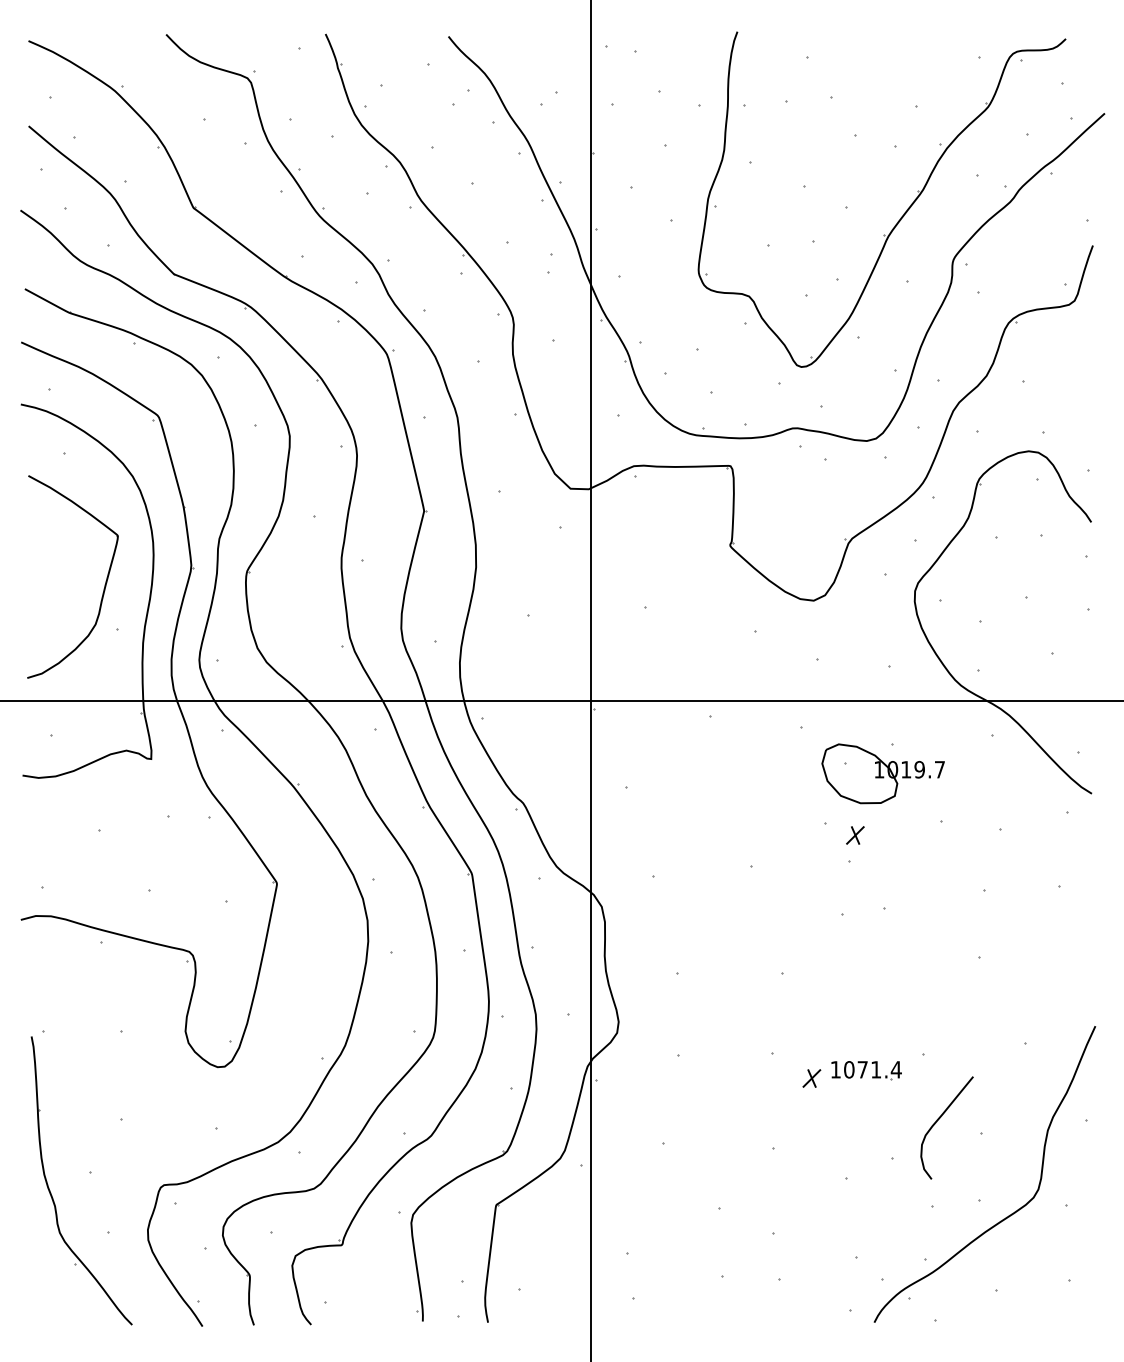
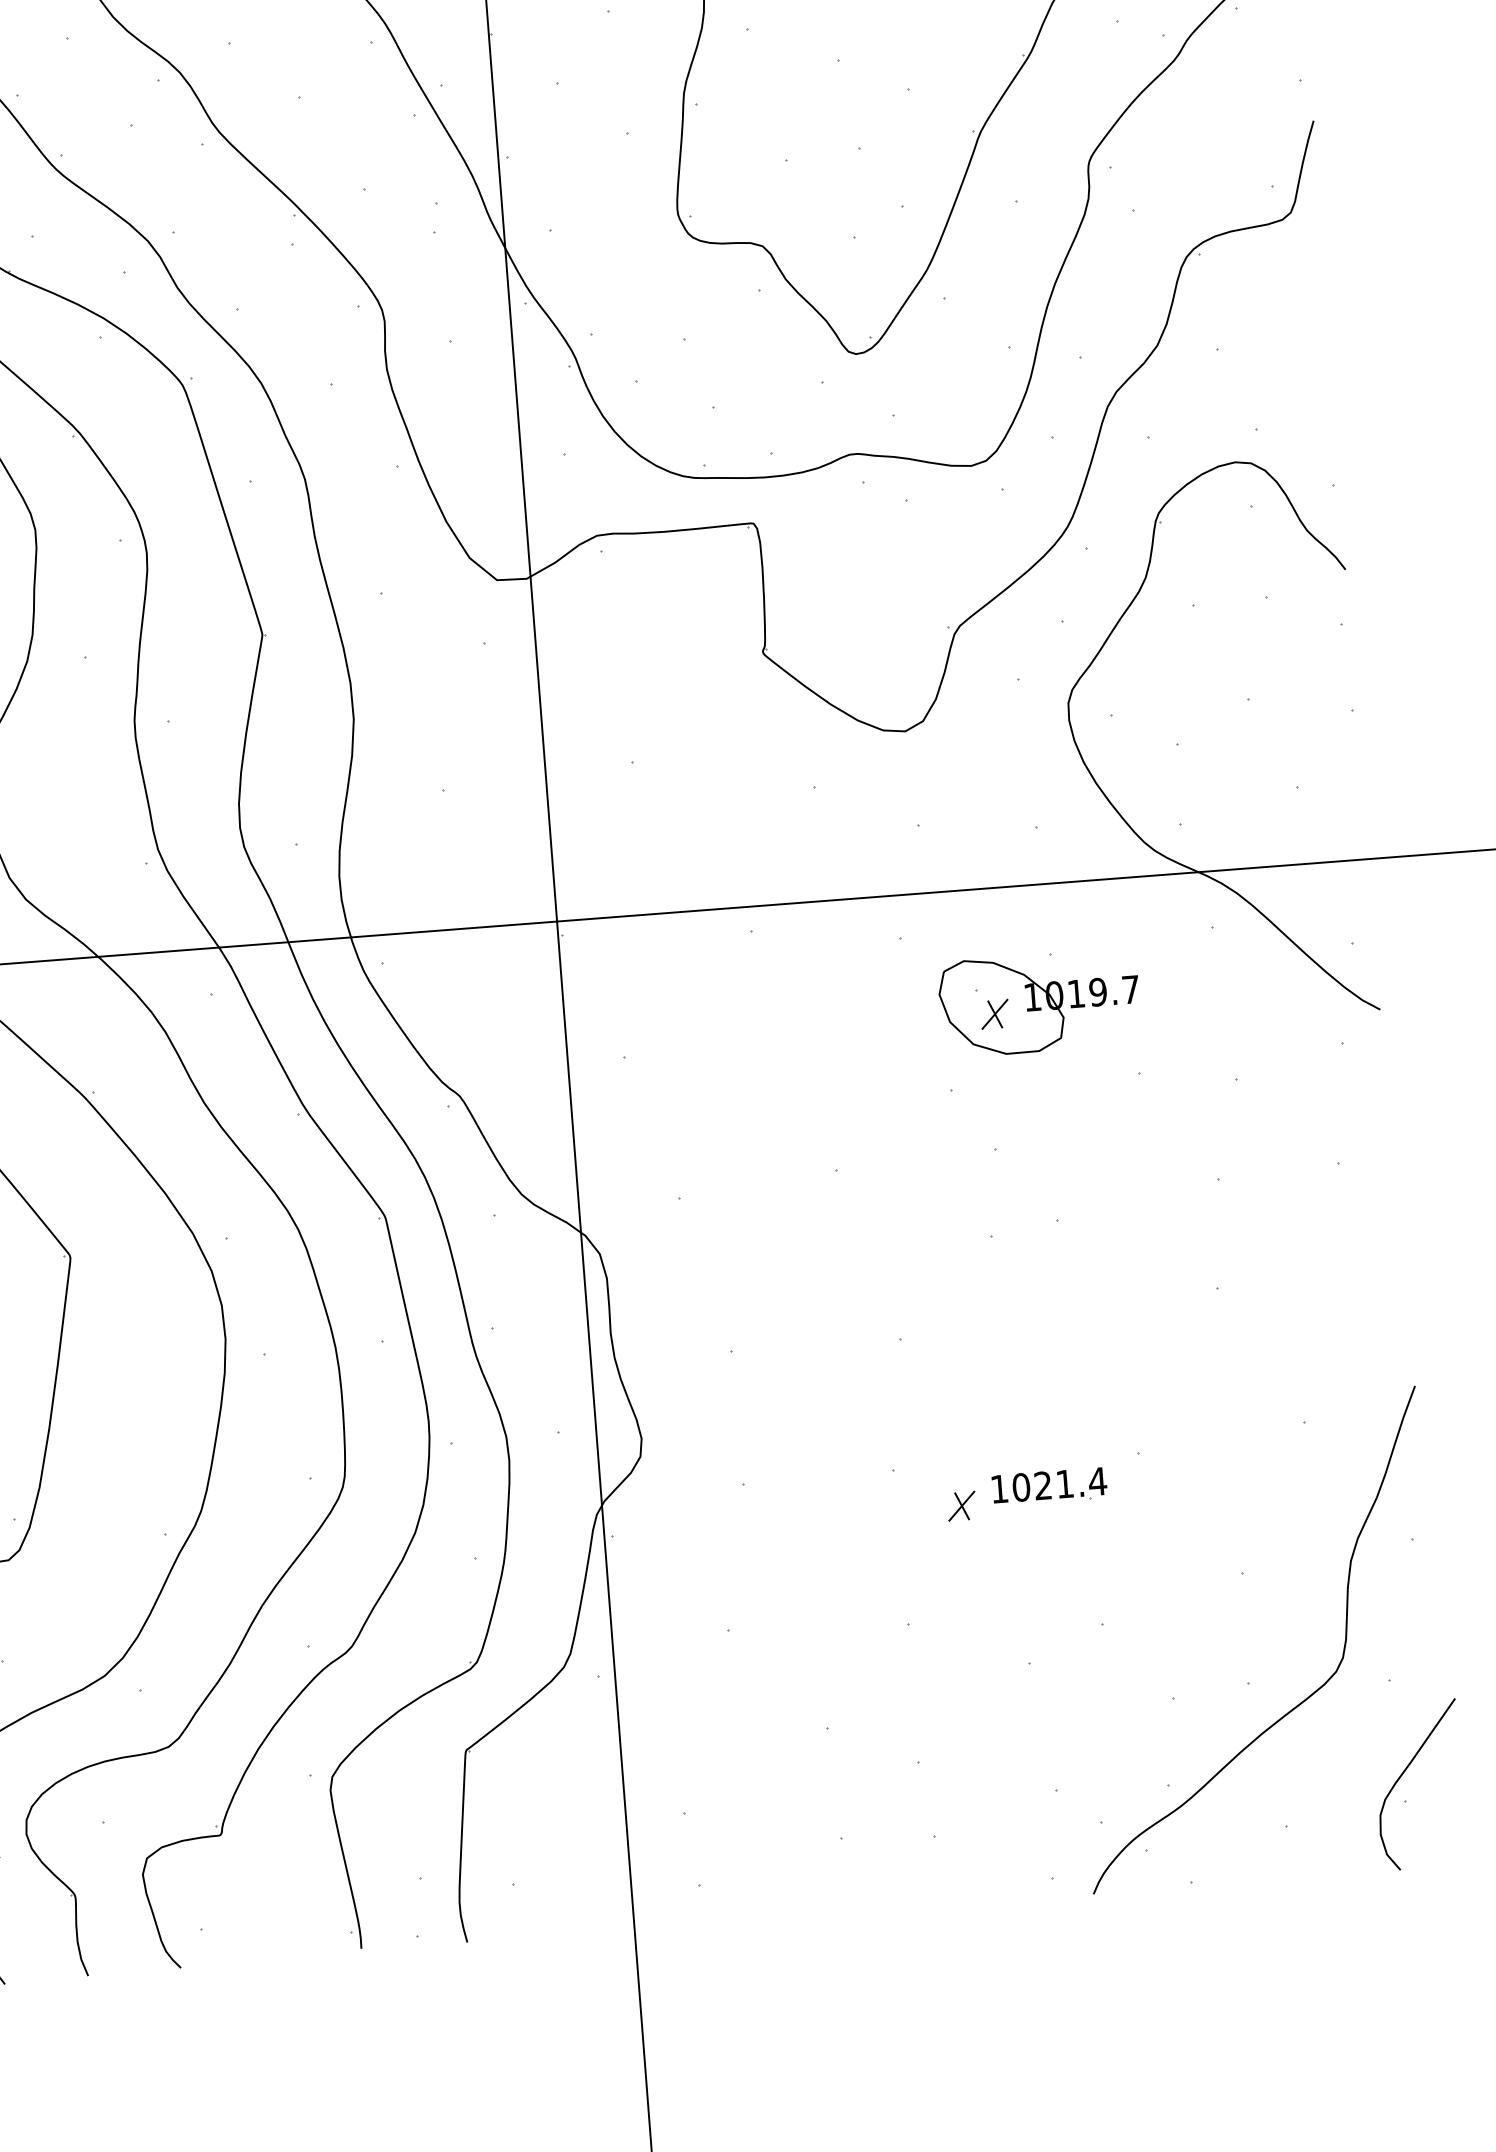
part: (855, 835) -> (995, 1014), moved
text: (862, 1069) -> (1042, 1485), 1071.4 -> 1021.4
curve: (939, 1119) -> (1405, 1772), moved

